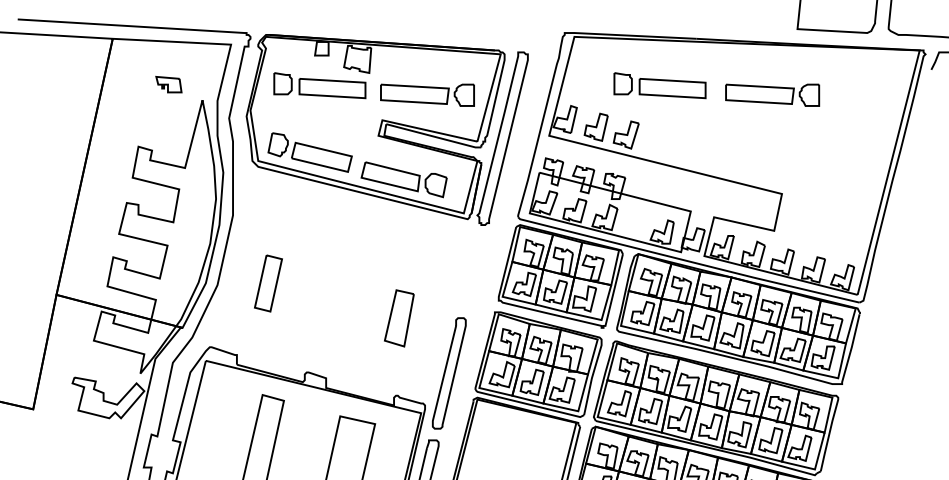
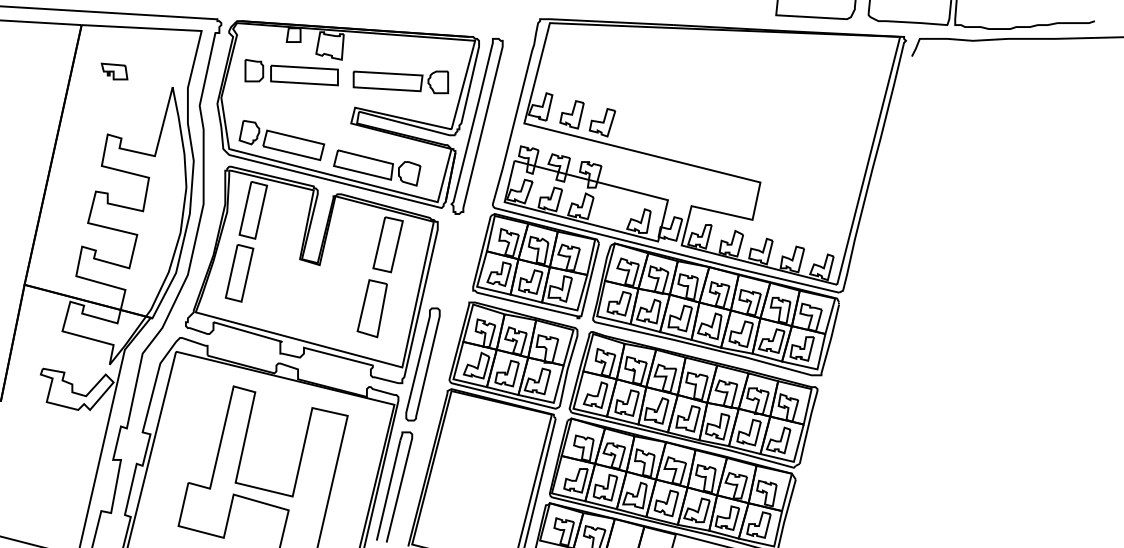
part: (168, 84) -> (114, 71), moved
part: (659, 85) -> (636, 72), removed
part: (772, 95) -> (750, 82), removed
part: (339, 284) -> (311, 274), added

